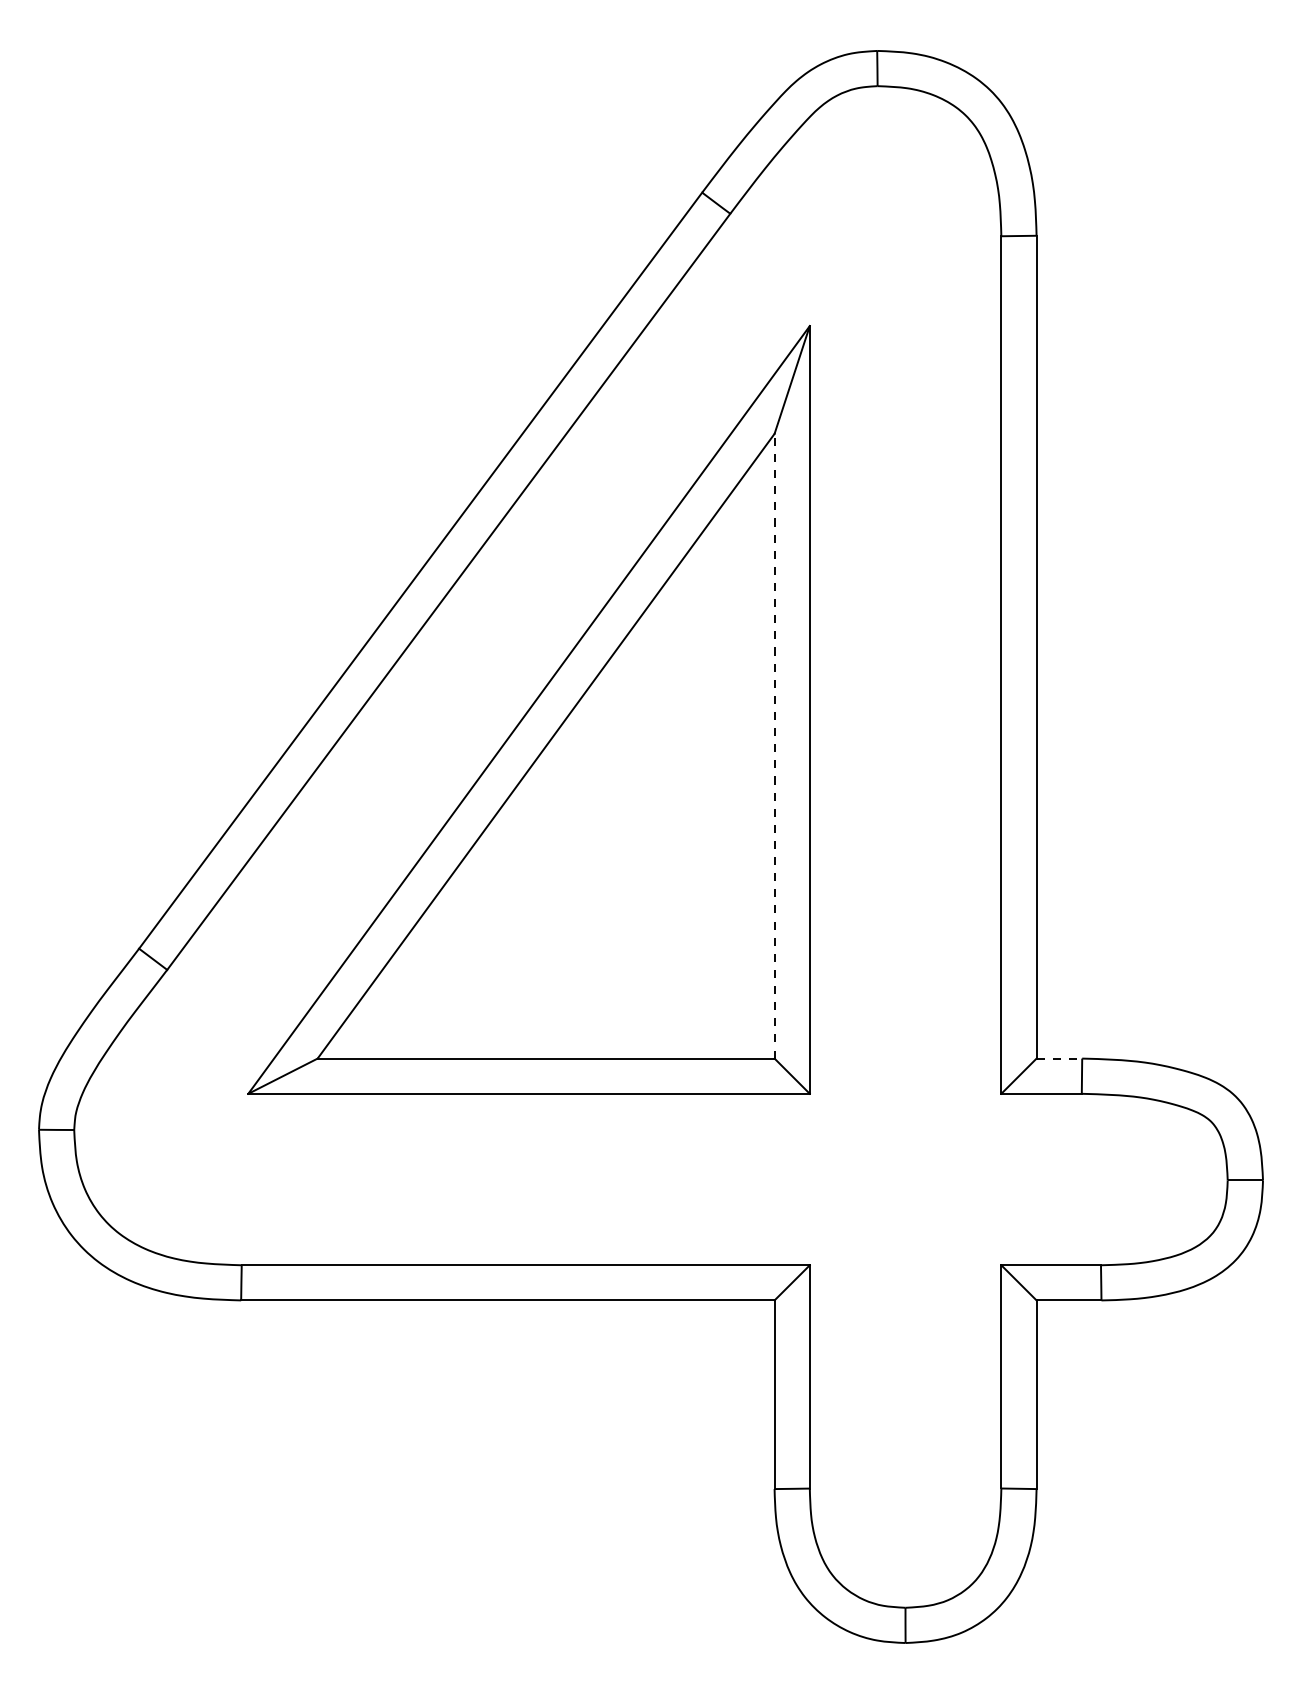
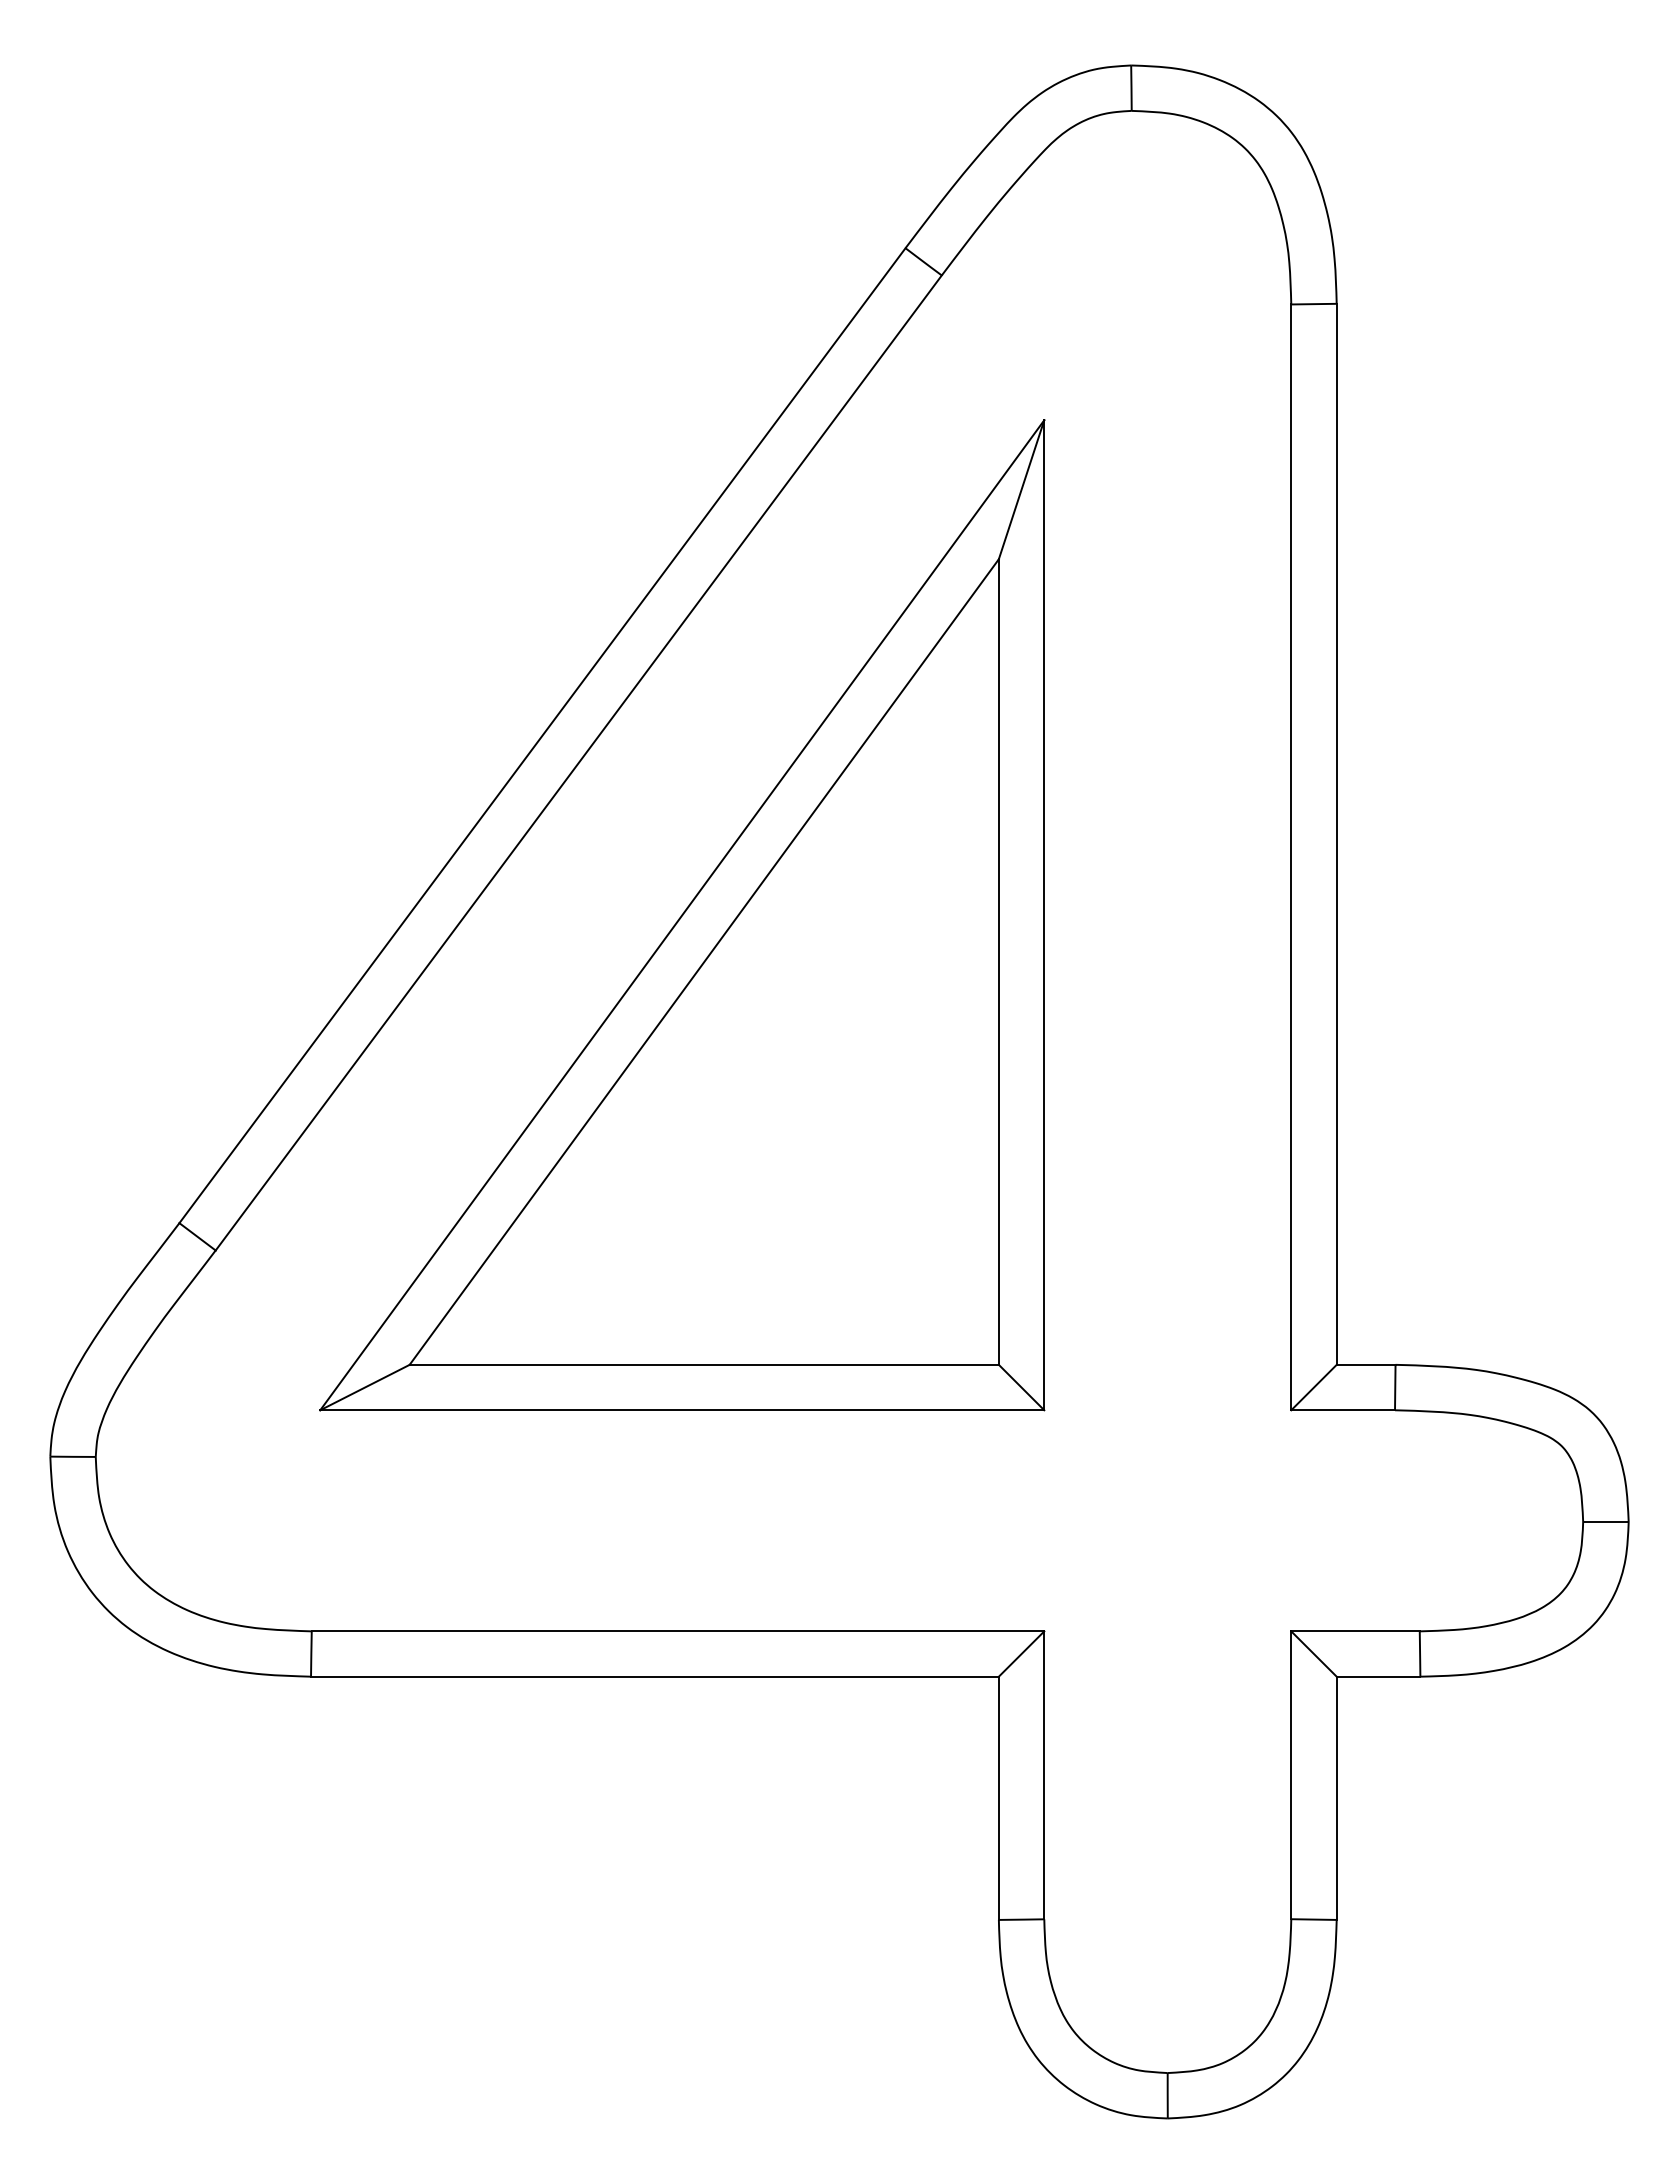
line: (774, 746) -> (998, 962), dashed -> solid
line: (1059, 1058) -> (1366, 1364), dashed -> solid

